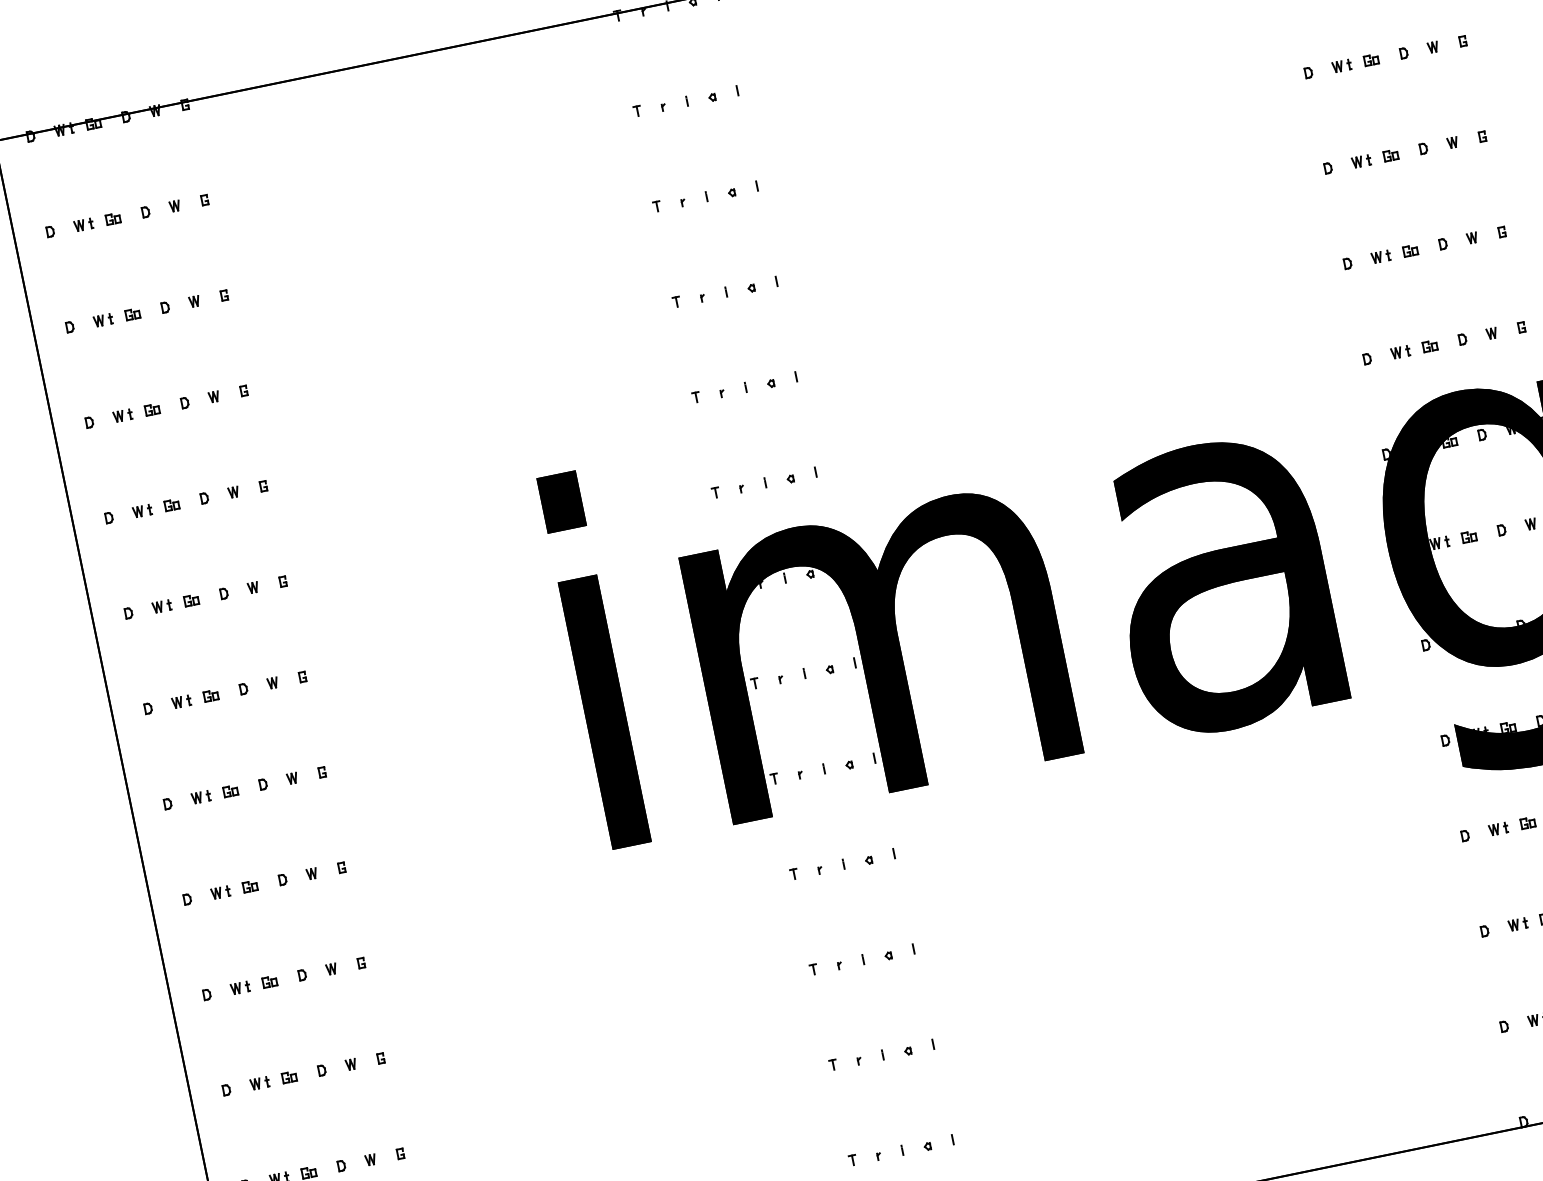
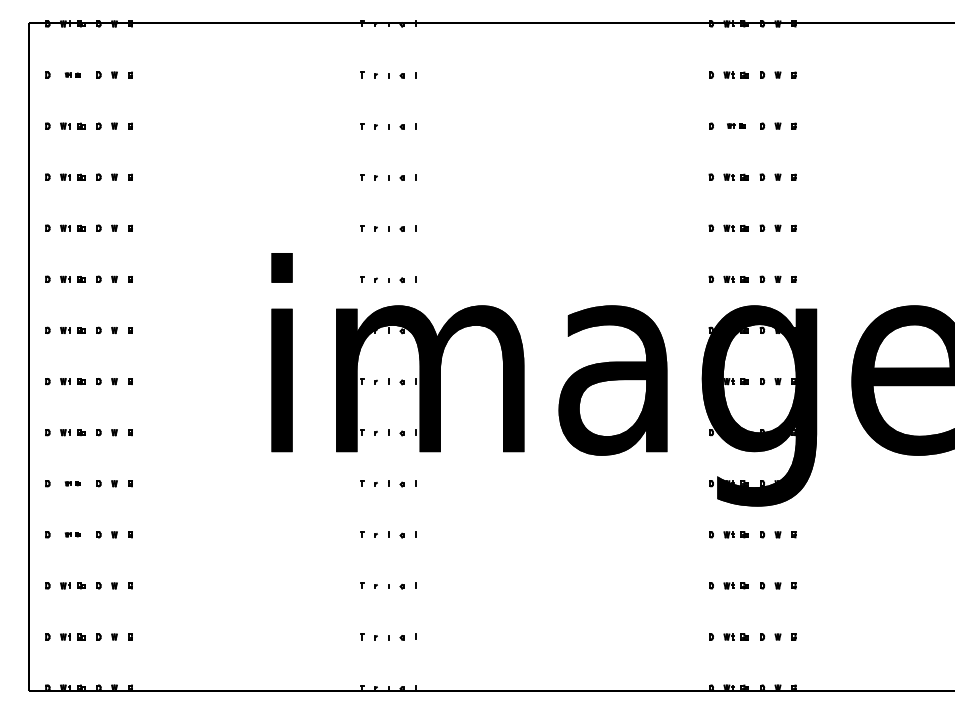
part: (1353, 62) -> (735, 125), size x0.7
part: (96, 221) -> (72, 74), size x0.6
part: (253, 984) -> (72, 483), size x0.6
part: (272, 1080) -> (72, 534), size x0.6

